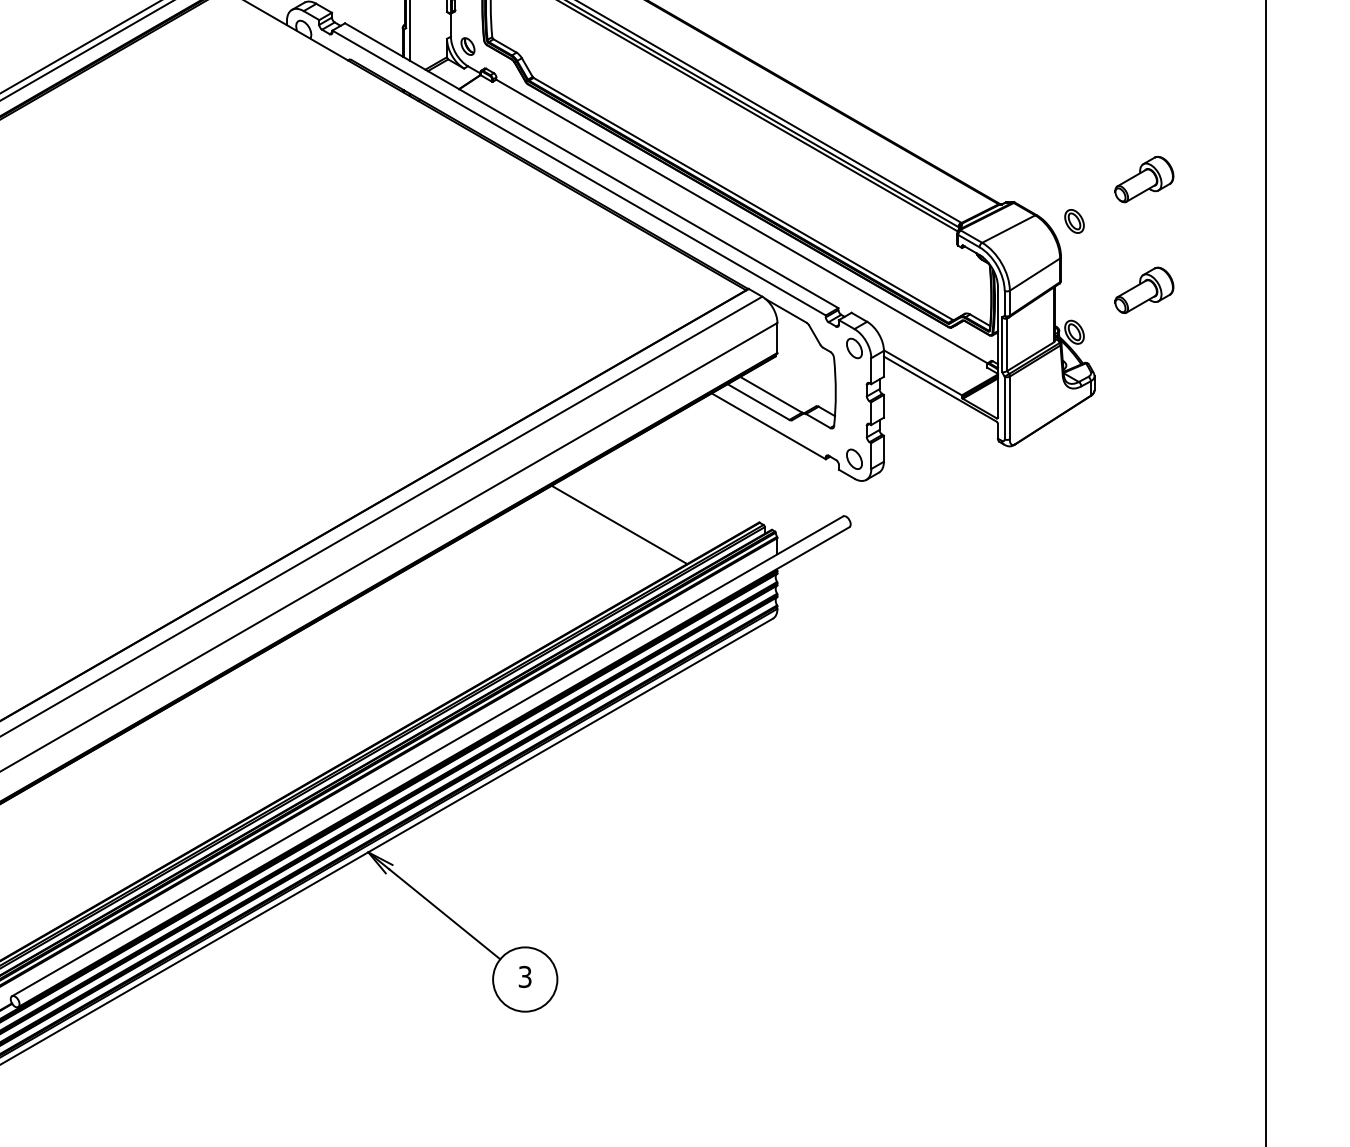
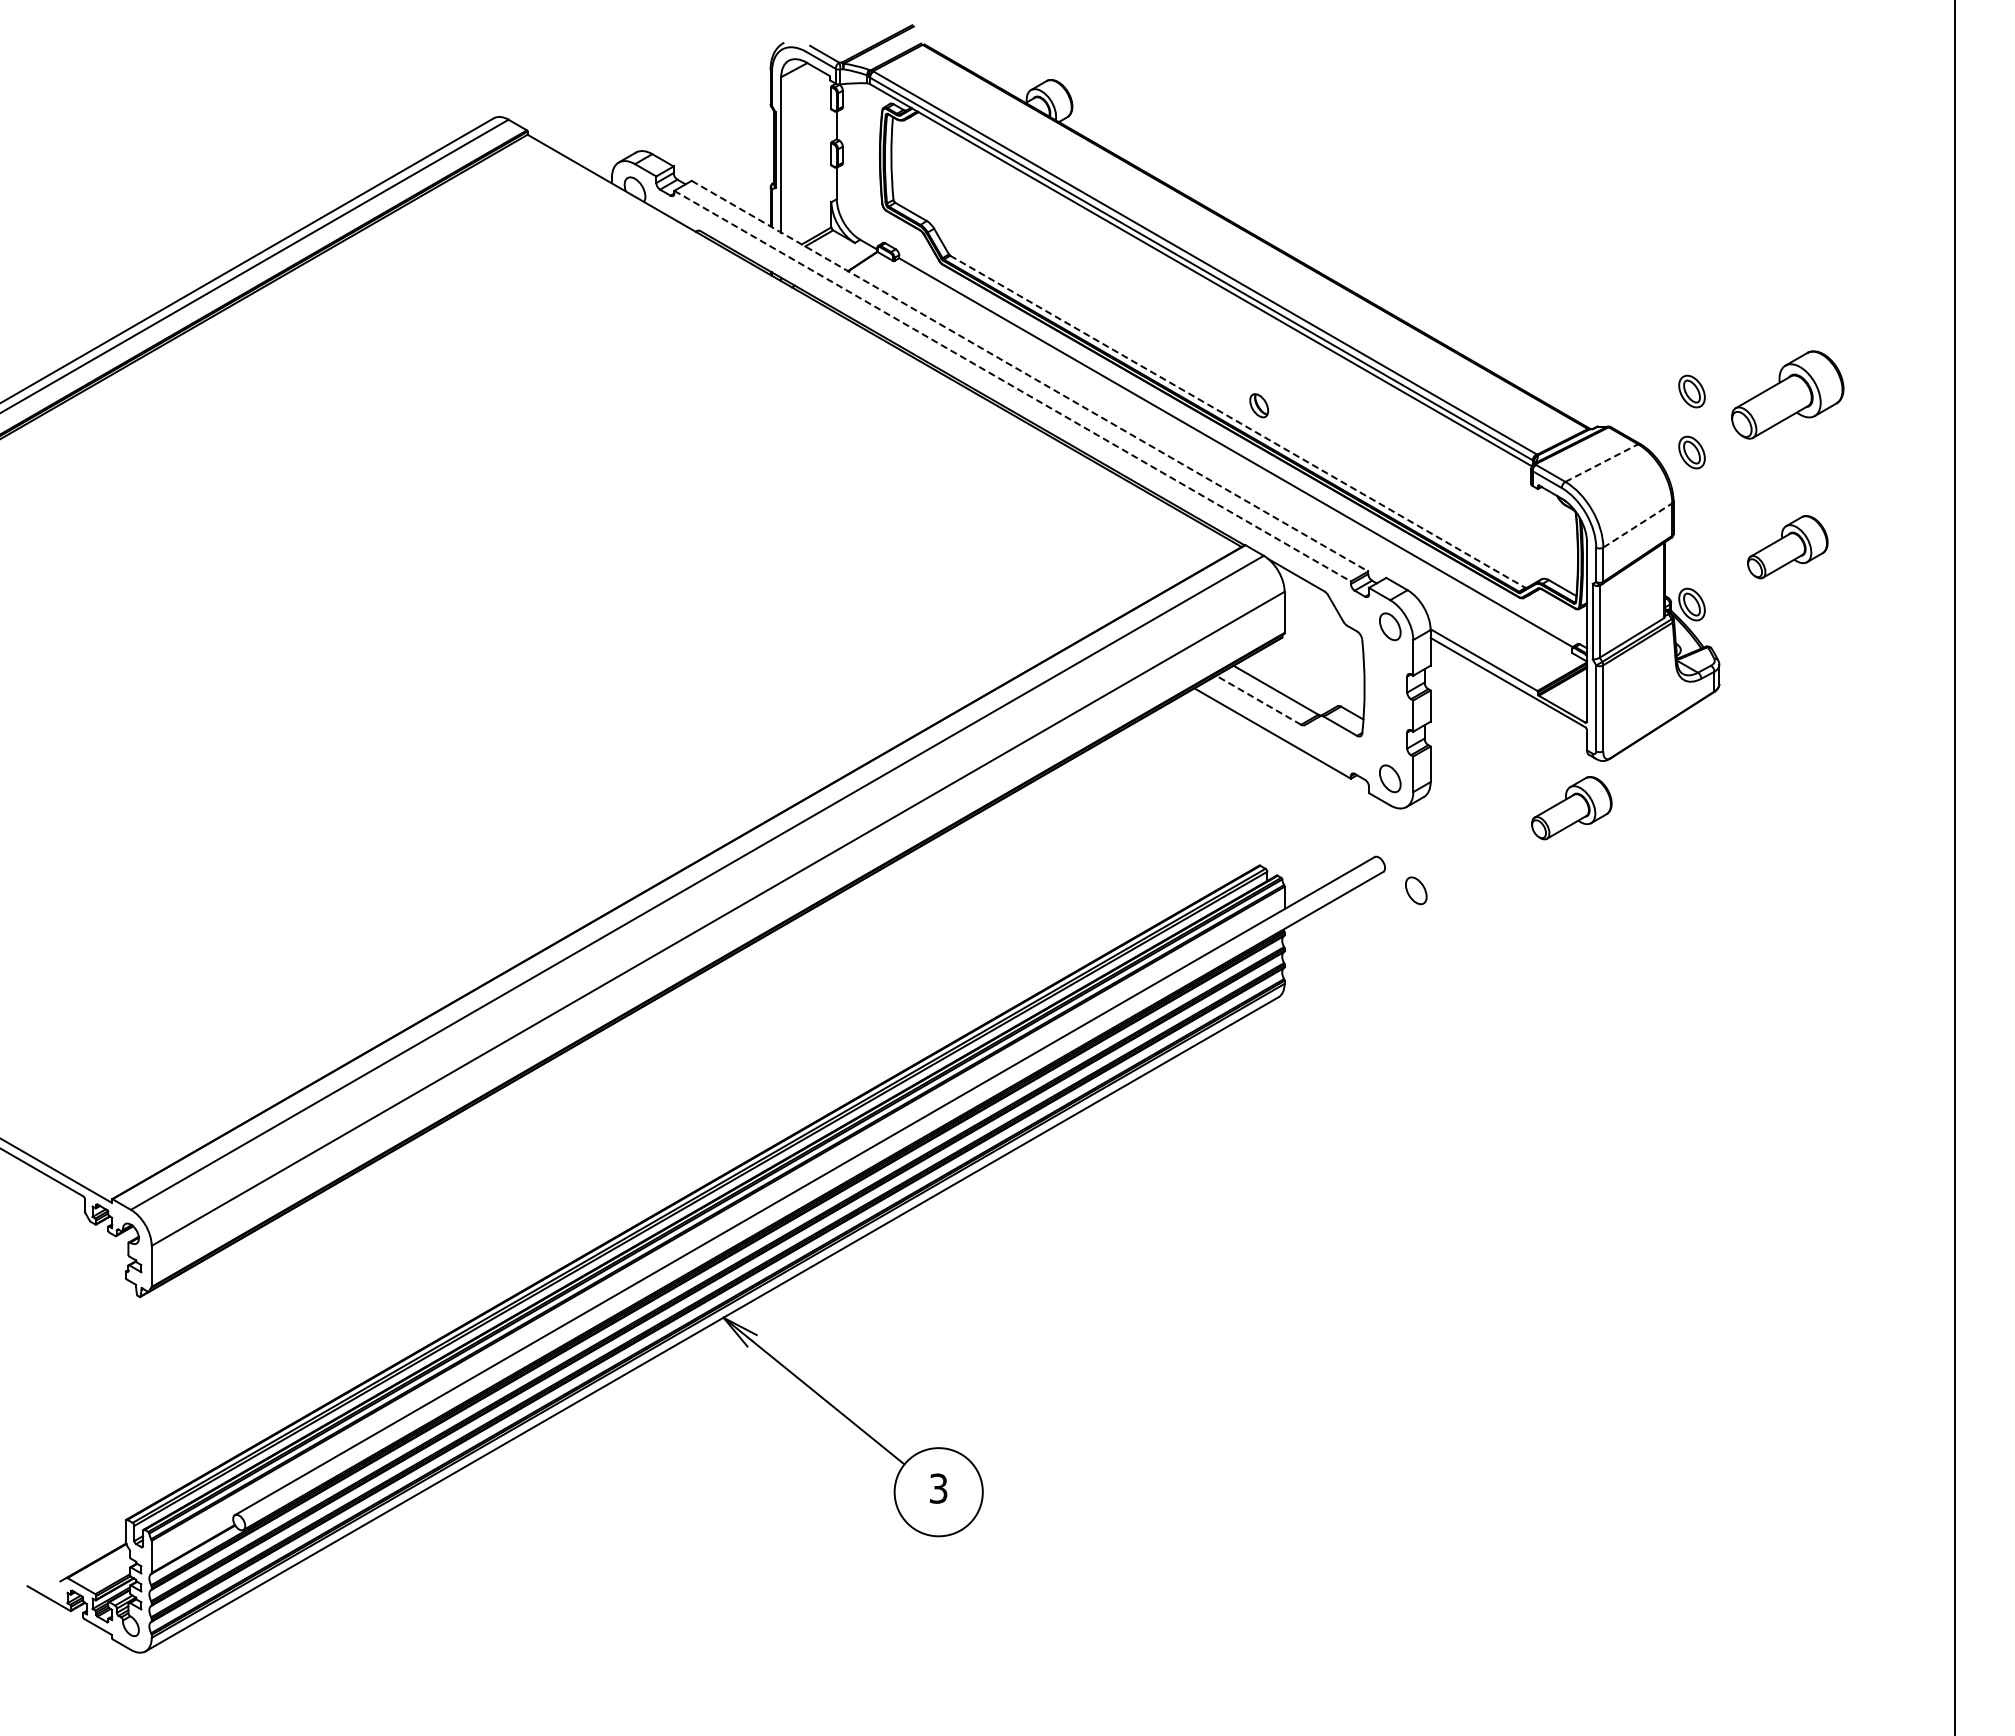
part: (467, 46) -> (1258, 405), moved
line: (591, 165) -> (1029, 376), solid -> dashed
line: (579, 173) -> (1012, 386), solid -> dashed
part: (1074, 176) -> (1691, 391), added
part: (1144, 179) -> (1787, 395), size x1.4
line: (743, 199) -> (1238, 422), solid -> dashed
line: (1008, 229) -> (1601, 463), solid -> dashed
line: (1034, 274) -> (1637, 525), solid -> dashed
line: (758, 402) -> (1258, 700), solid -> dashed
part: (986, 480) -> (1571, 808), added
line: (619, 524) -> (1067, 868), removed
part: (873, 540) -> (1416, 890), added

